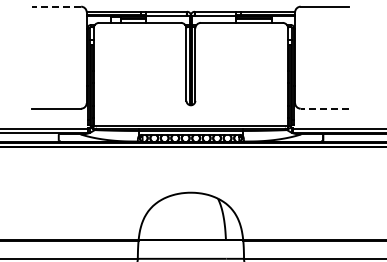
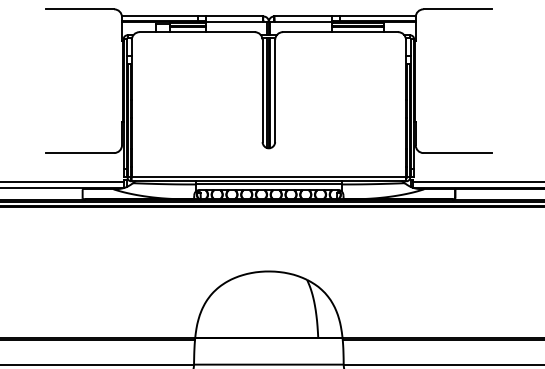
line: (56, 6) -> (79, 9), dashed -> solid
line: (324, 108) -> (457, 152), dashed -> solid

